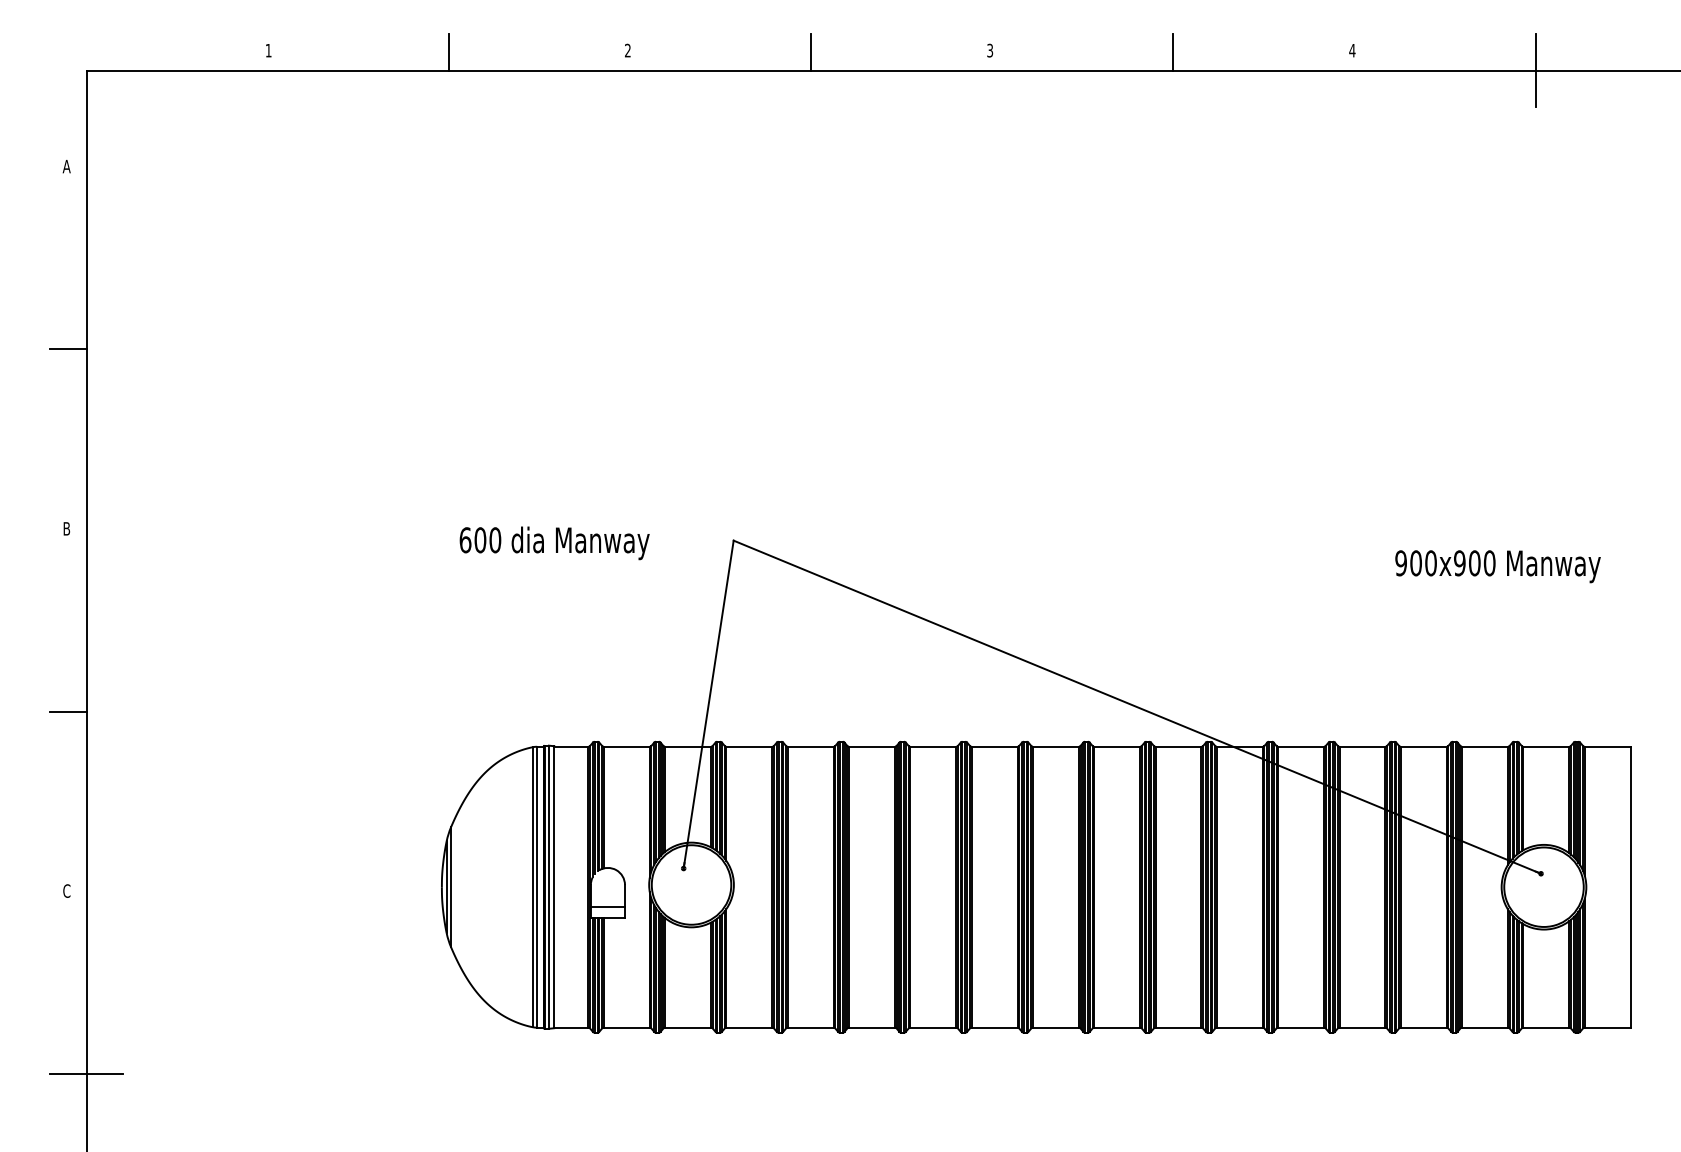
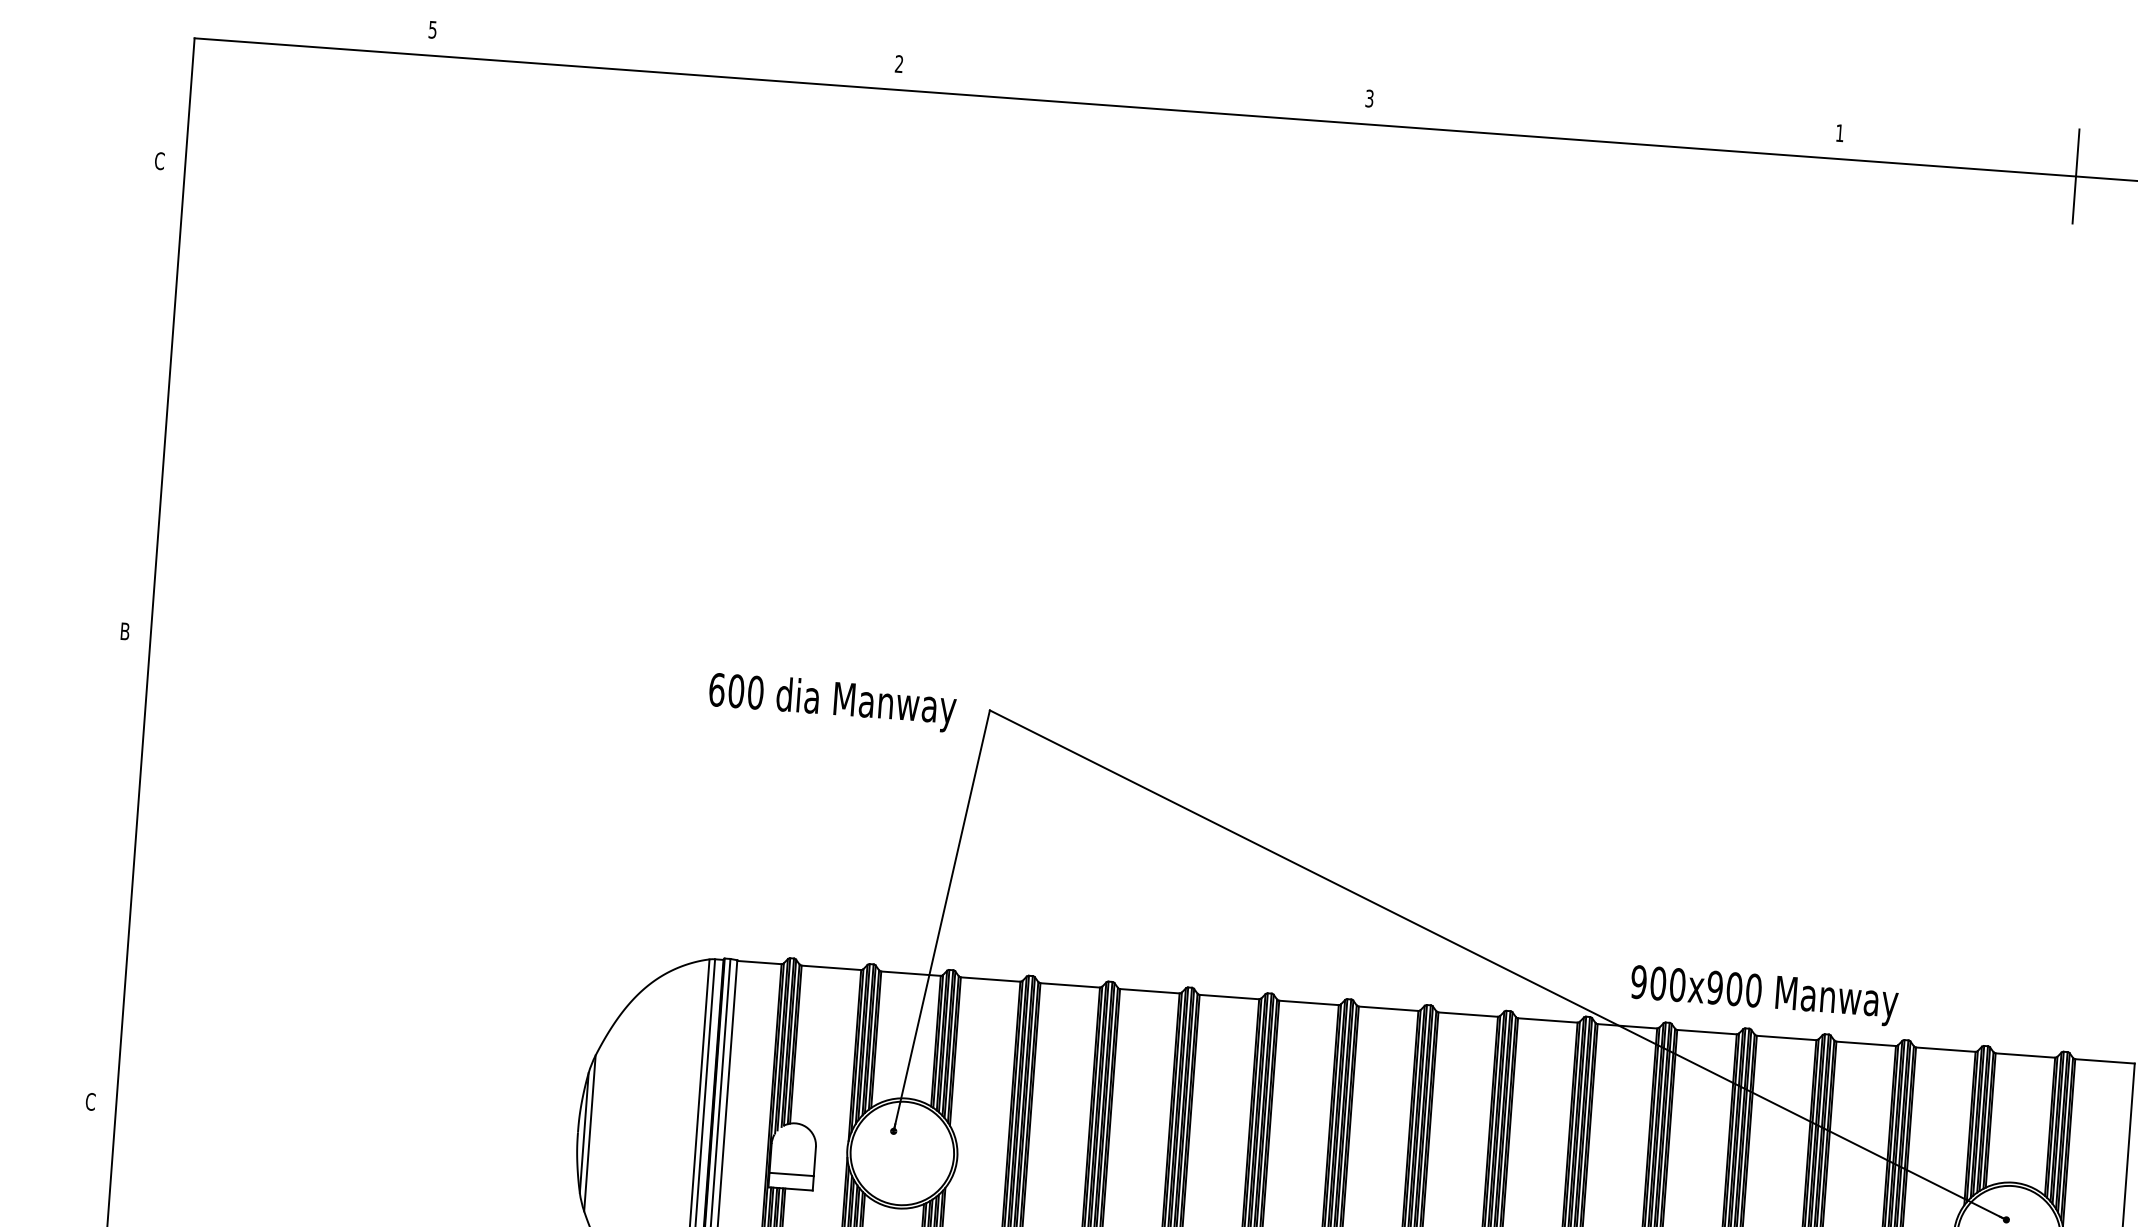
text: (268, 50) -> (432, 29), 1 -> 5
text: (1352, 50) -> (1840, 132), 4 -> 1
line: (448, 52) -> (666, 49), removed
line: (811, 52) -> (1137, 84), removed
line: (1173, 52) -> (1607, 118), removed
text: (66, 166) -> (159, 160), A -> C
line: (68, 349) -> (144, 398), removed
text: (554, 543) -> (832, 702), moved
text: (1497, 566) -> (1763, 995), moved
line: (68, 711) -> (109, 868), removed

